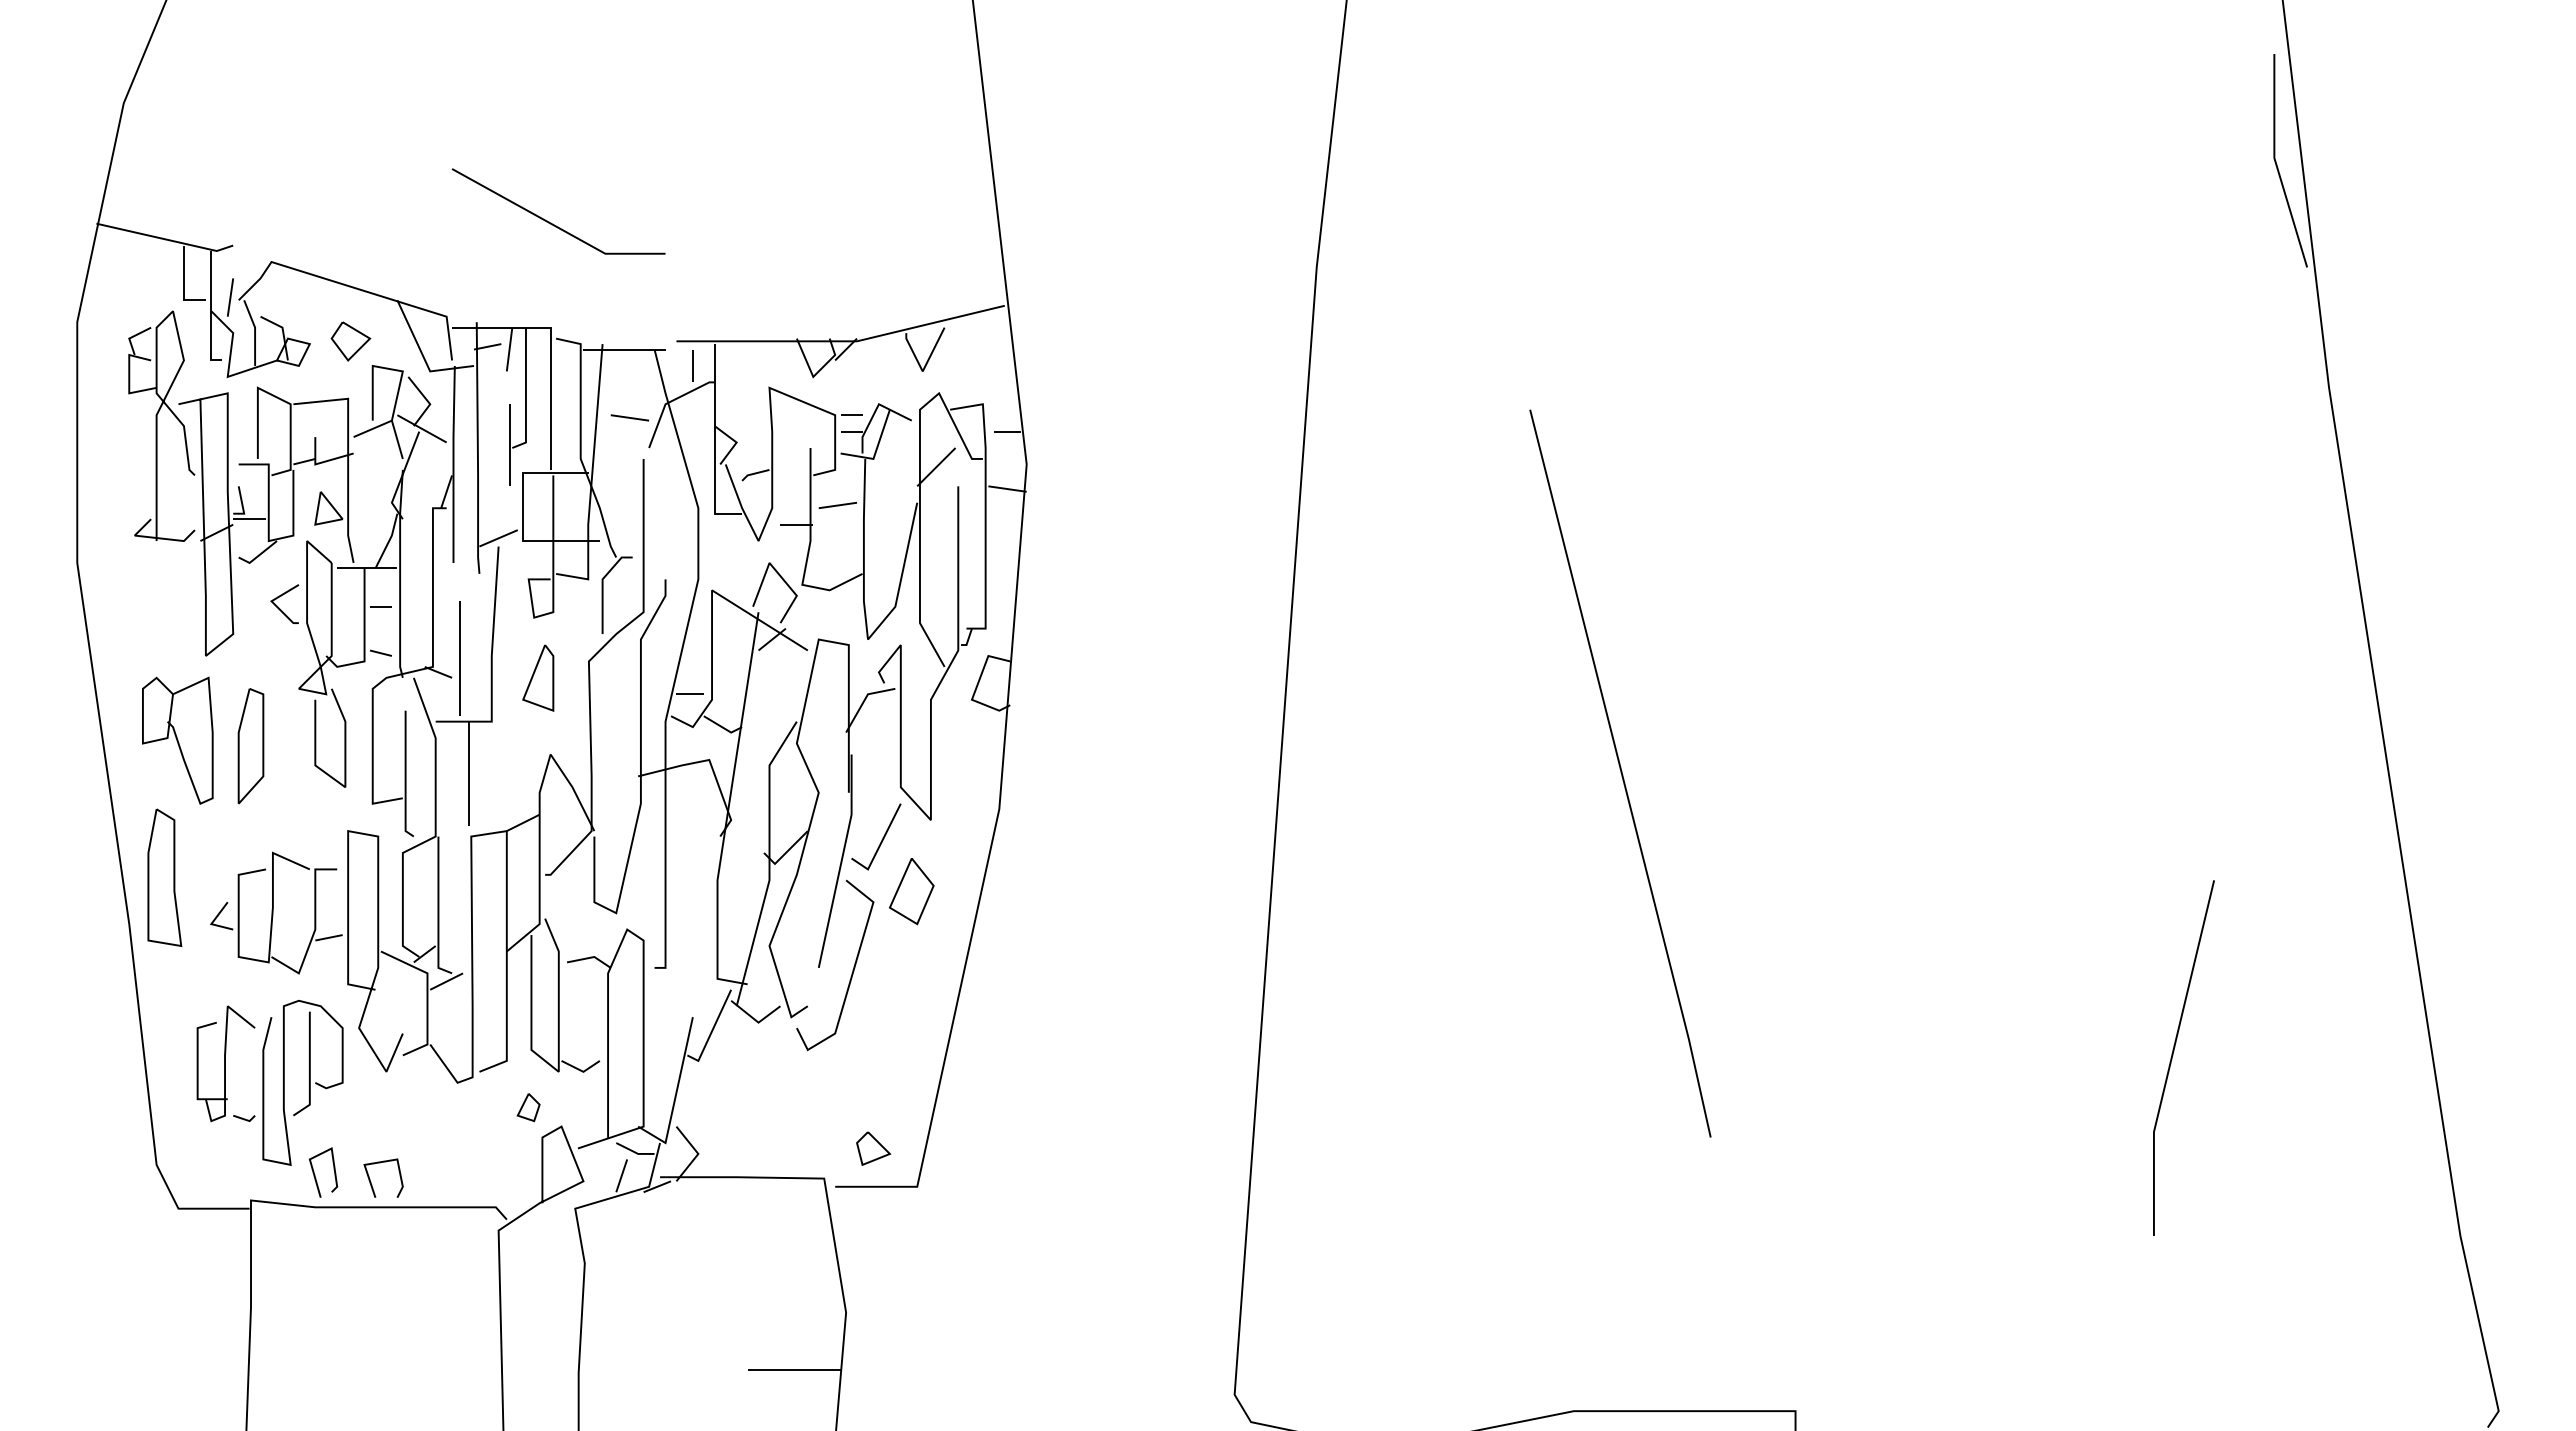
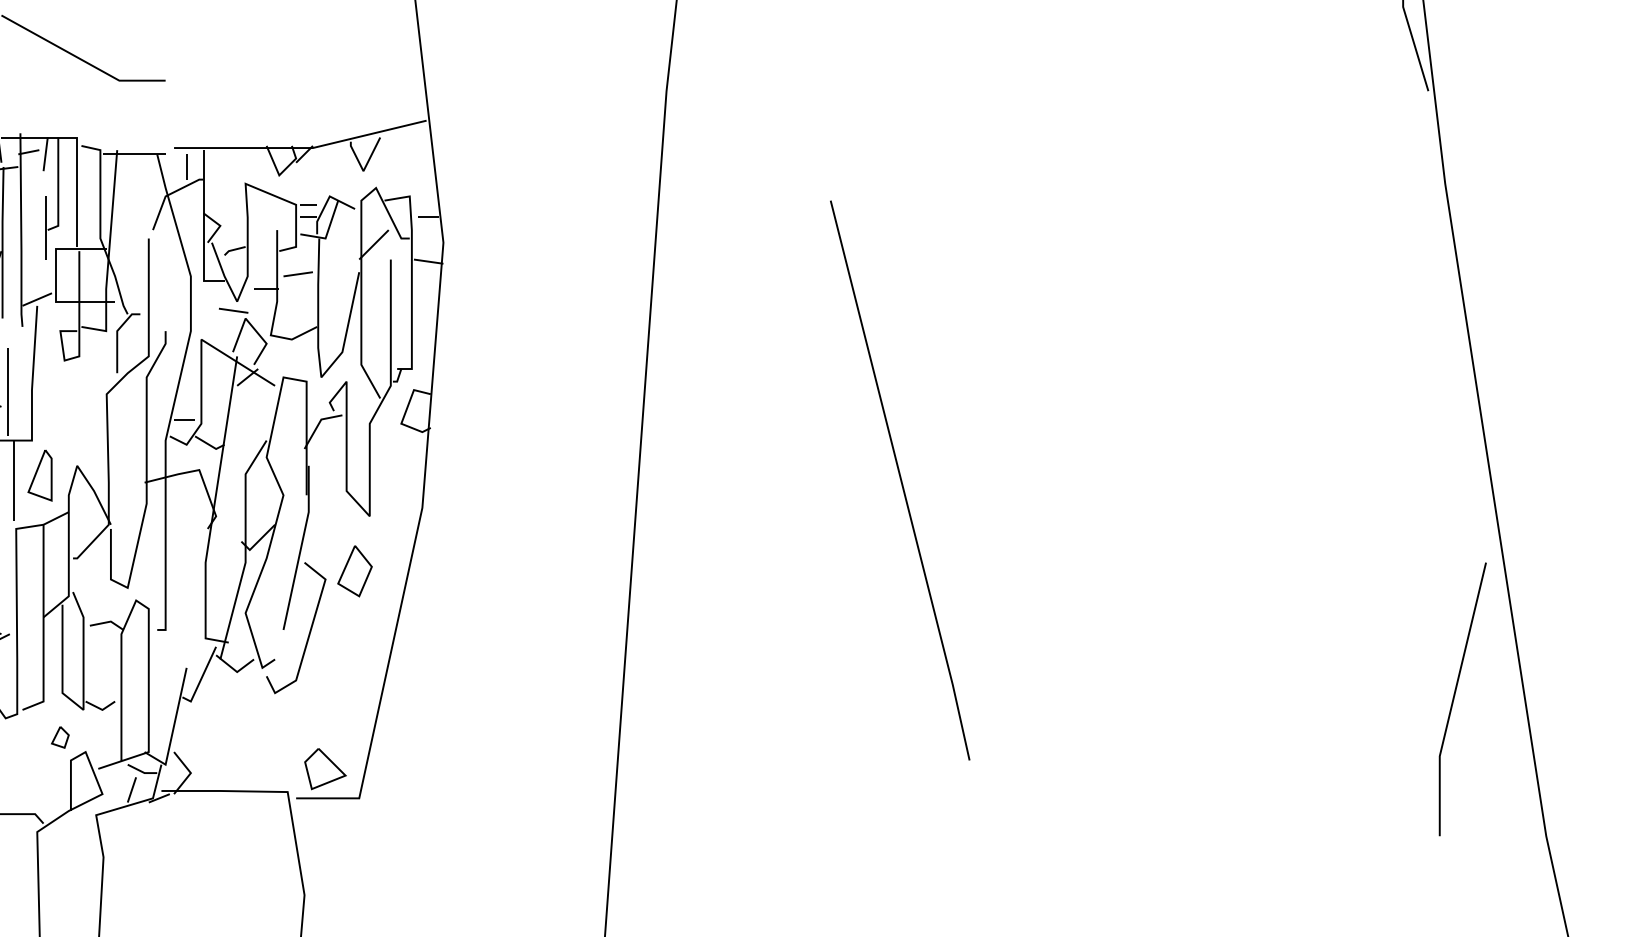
line: (629, 417) -> (233, 310), moved
part: (538, 677) -> (40, 475), moved
line: (881, 839) -> (331, 531), removed
line: (2173, 1055) -> (1454, 697), moved
part: (873, 1148) -> (325, 768), size x1.6

